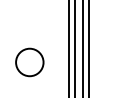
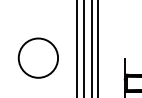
circle: (29, 61) -> (38, 57), size x1.43

